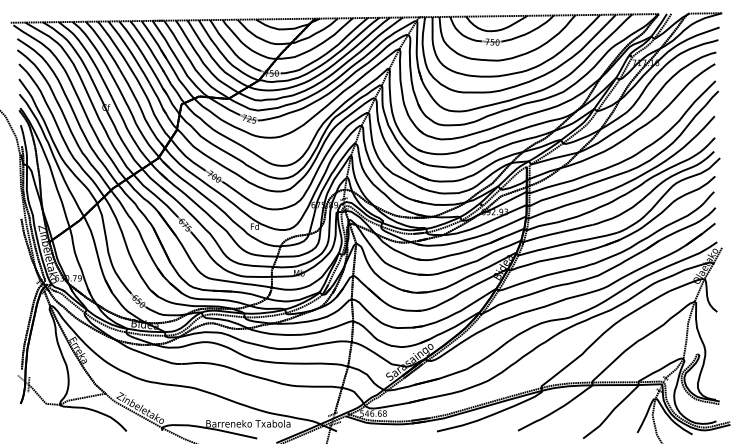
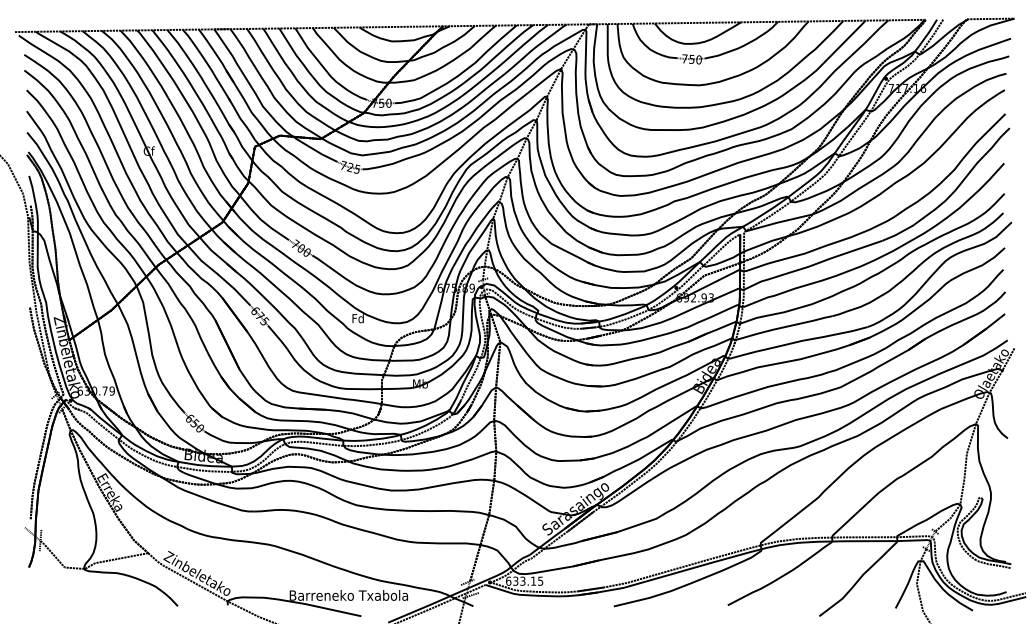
text: (373, 413) -> (524, 580), 546.68 -> 633.15

